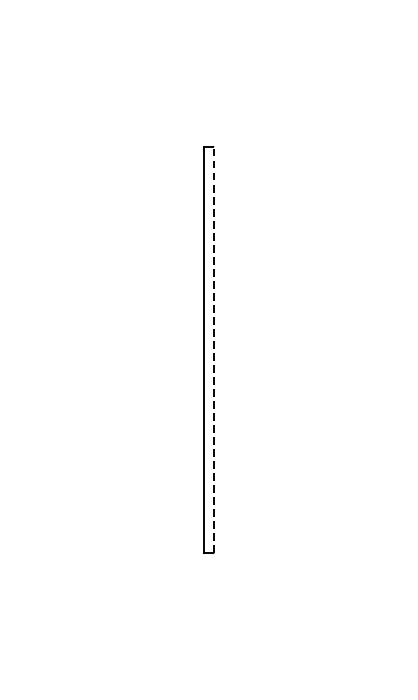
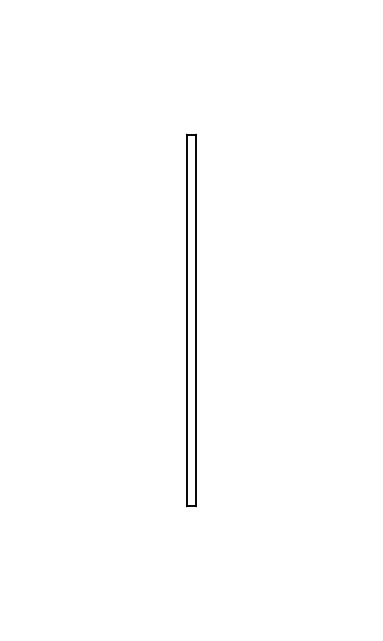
line: (213, 350) -> (195, 320), dashed -> solid

